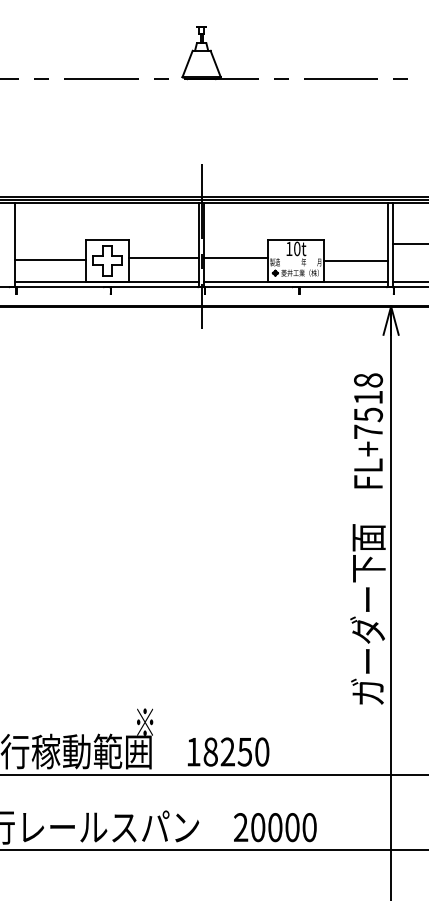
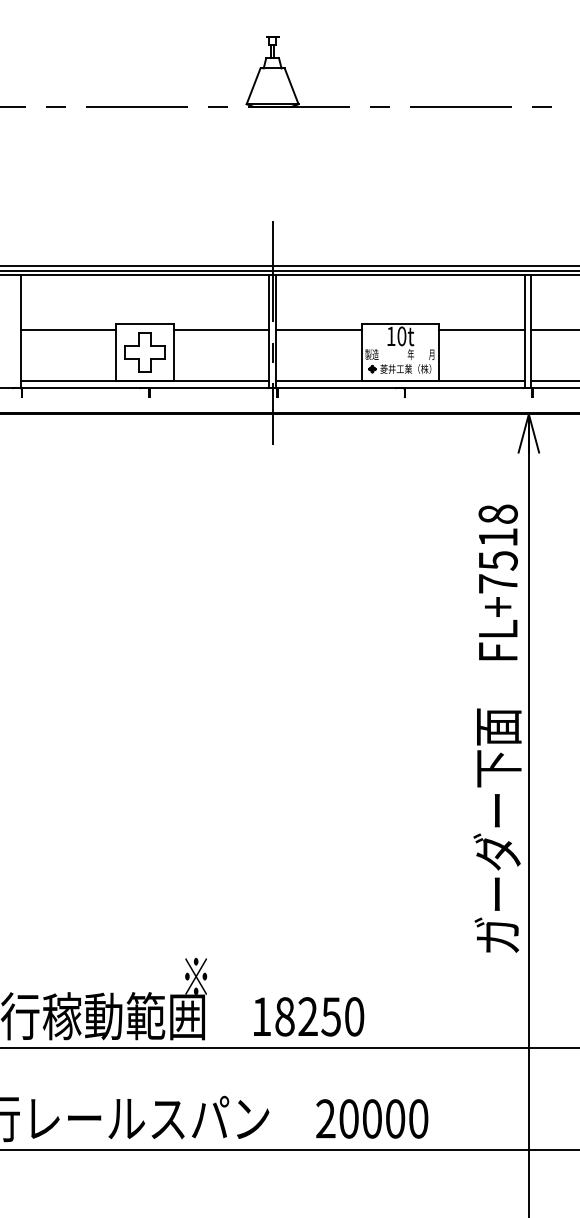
line: (235, 257) -> (318, 330), moved
line: (163, 258) -> (221, 330), moved
line: (50, 260) -> (68, 330), moved
line: (356, 260) -> (481, 330), moved

